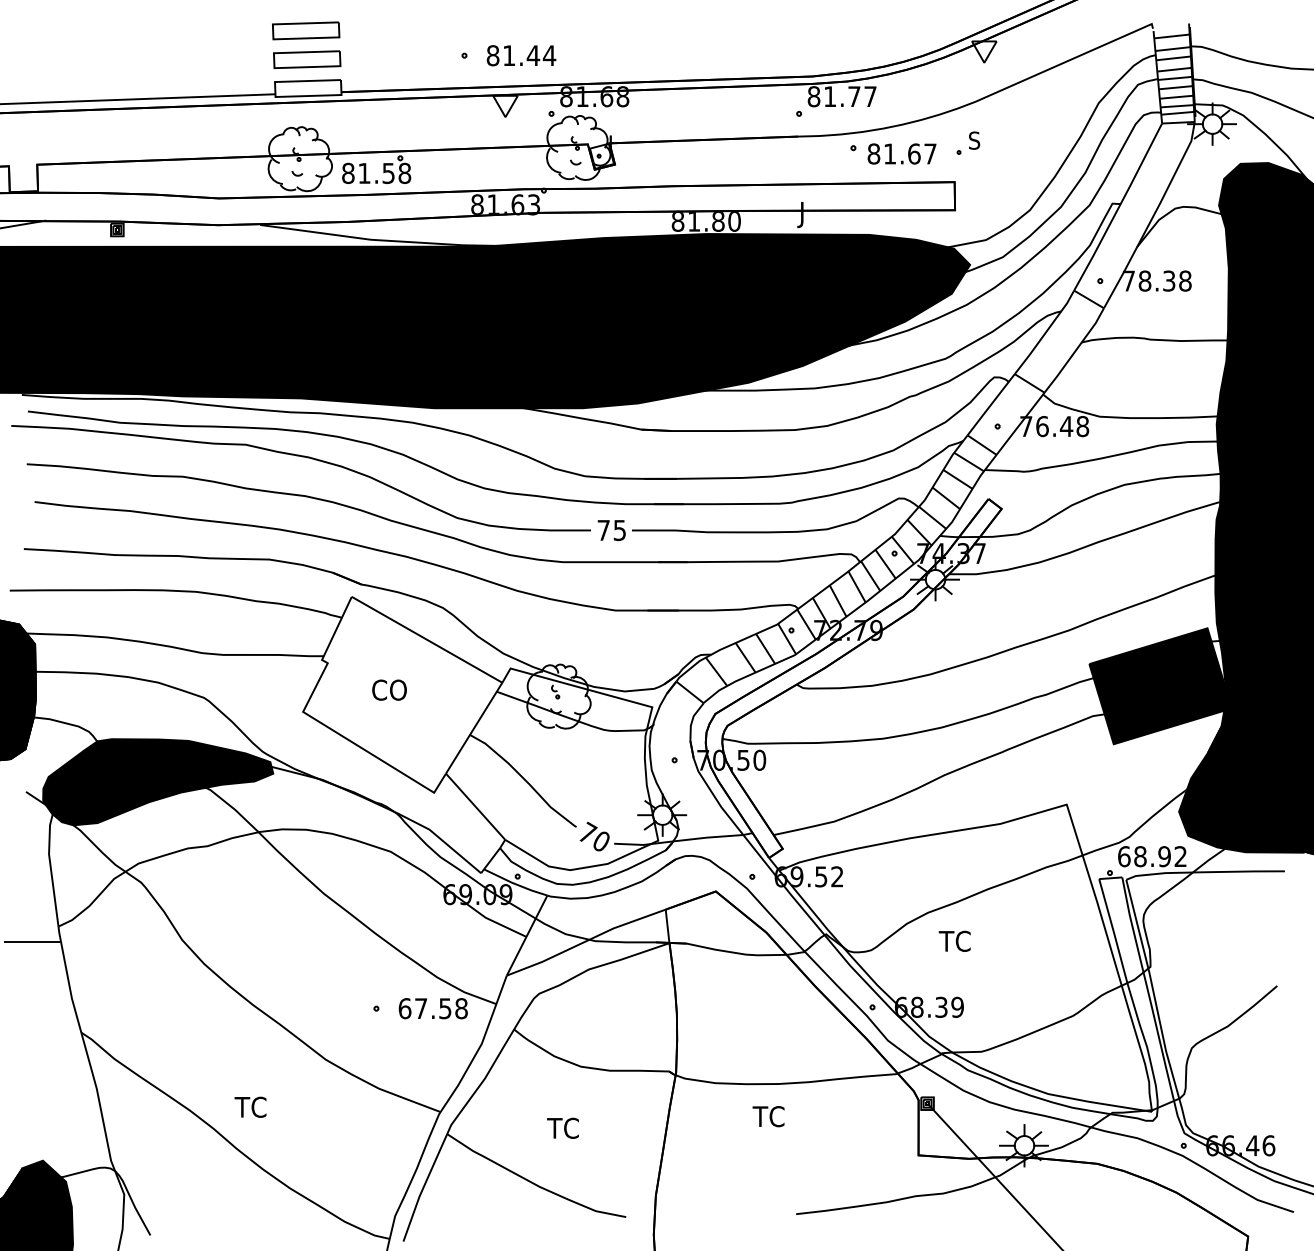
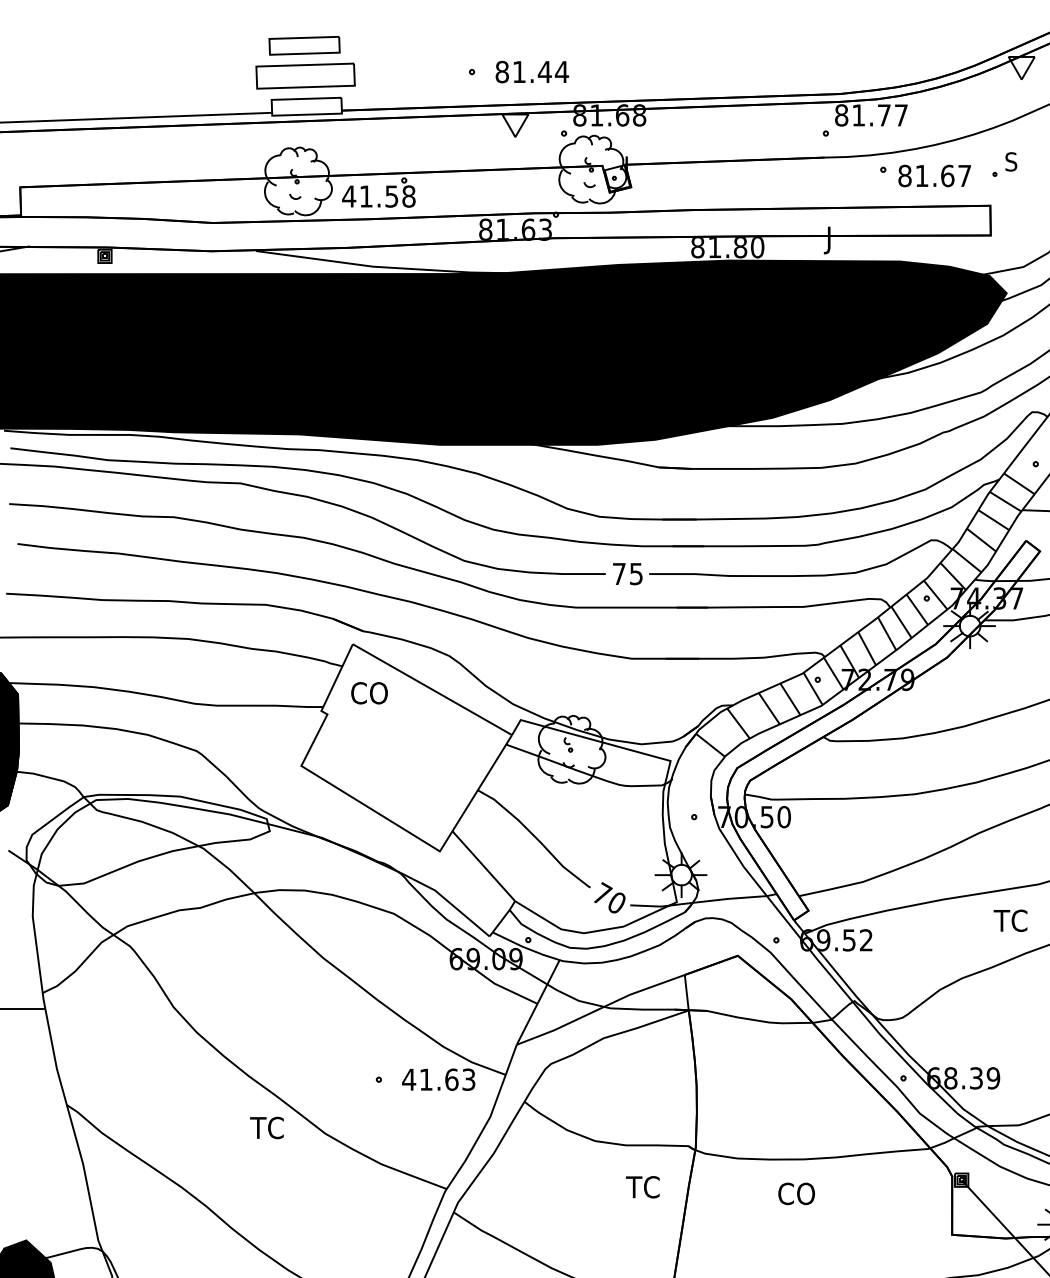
part: (307, 59) -> (306, 76), size x1.4
text: (347, 173) -> (348, 196), 81.58 -> 41.58
text: (389, 689) -> (369, 692), moved
fill: (158, 782) -> (148, 840), removed
text: (954, 940) -> (1010, 919), moved
text: (432, 1008) -> (438, 1079), 67.58 -> 41.63
text: (250, 1106) -> (266, 1127), moved
text: (770, 1116) -> (795, 1193), TC -> CO
text: (562, 1127) -> (642, 1186), moved

